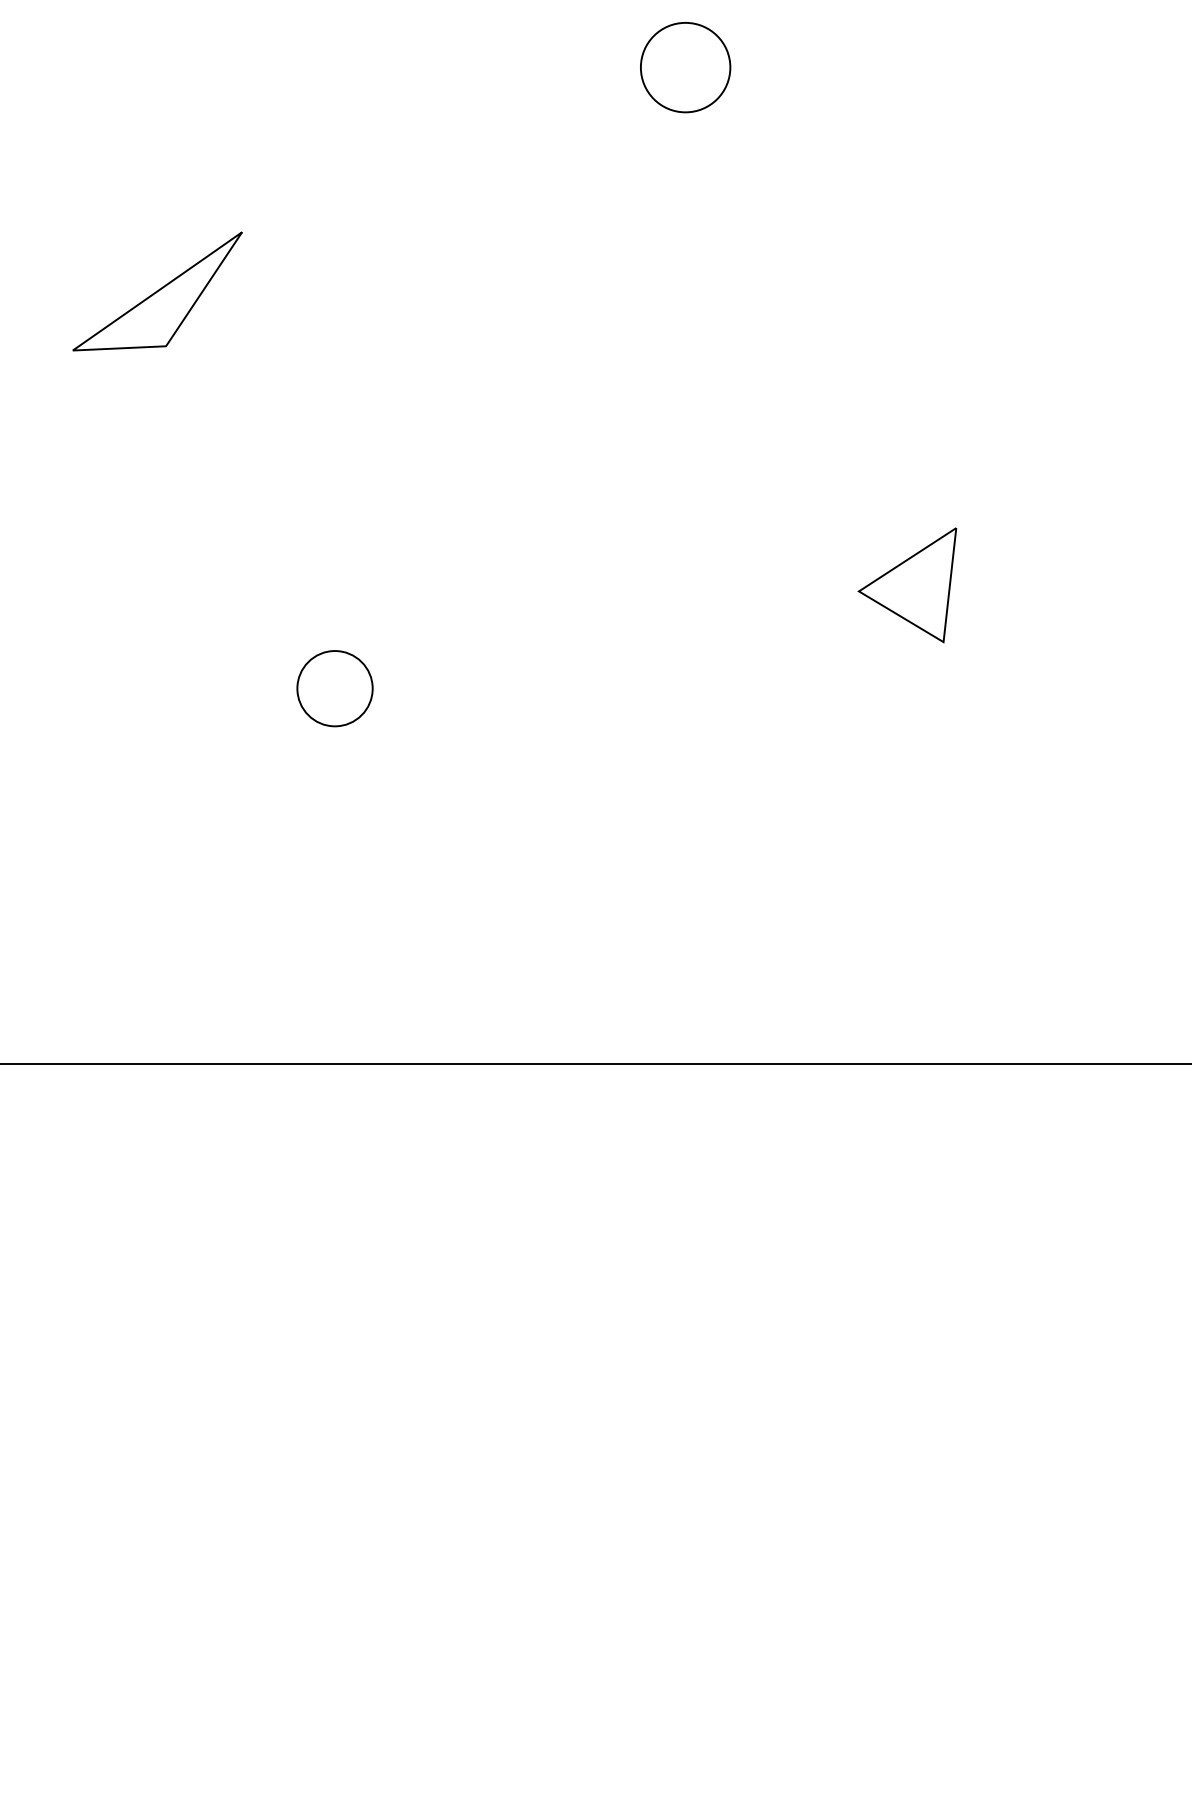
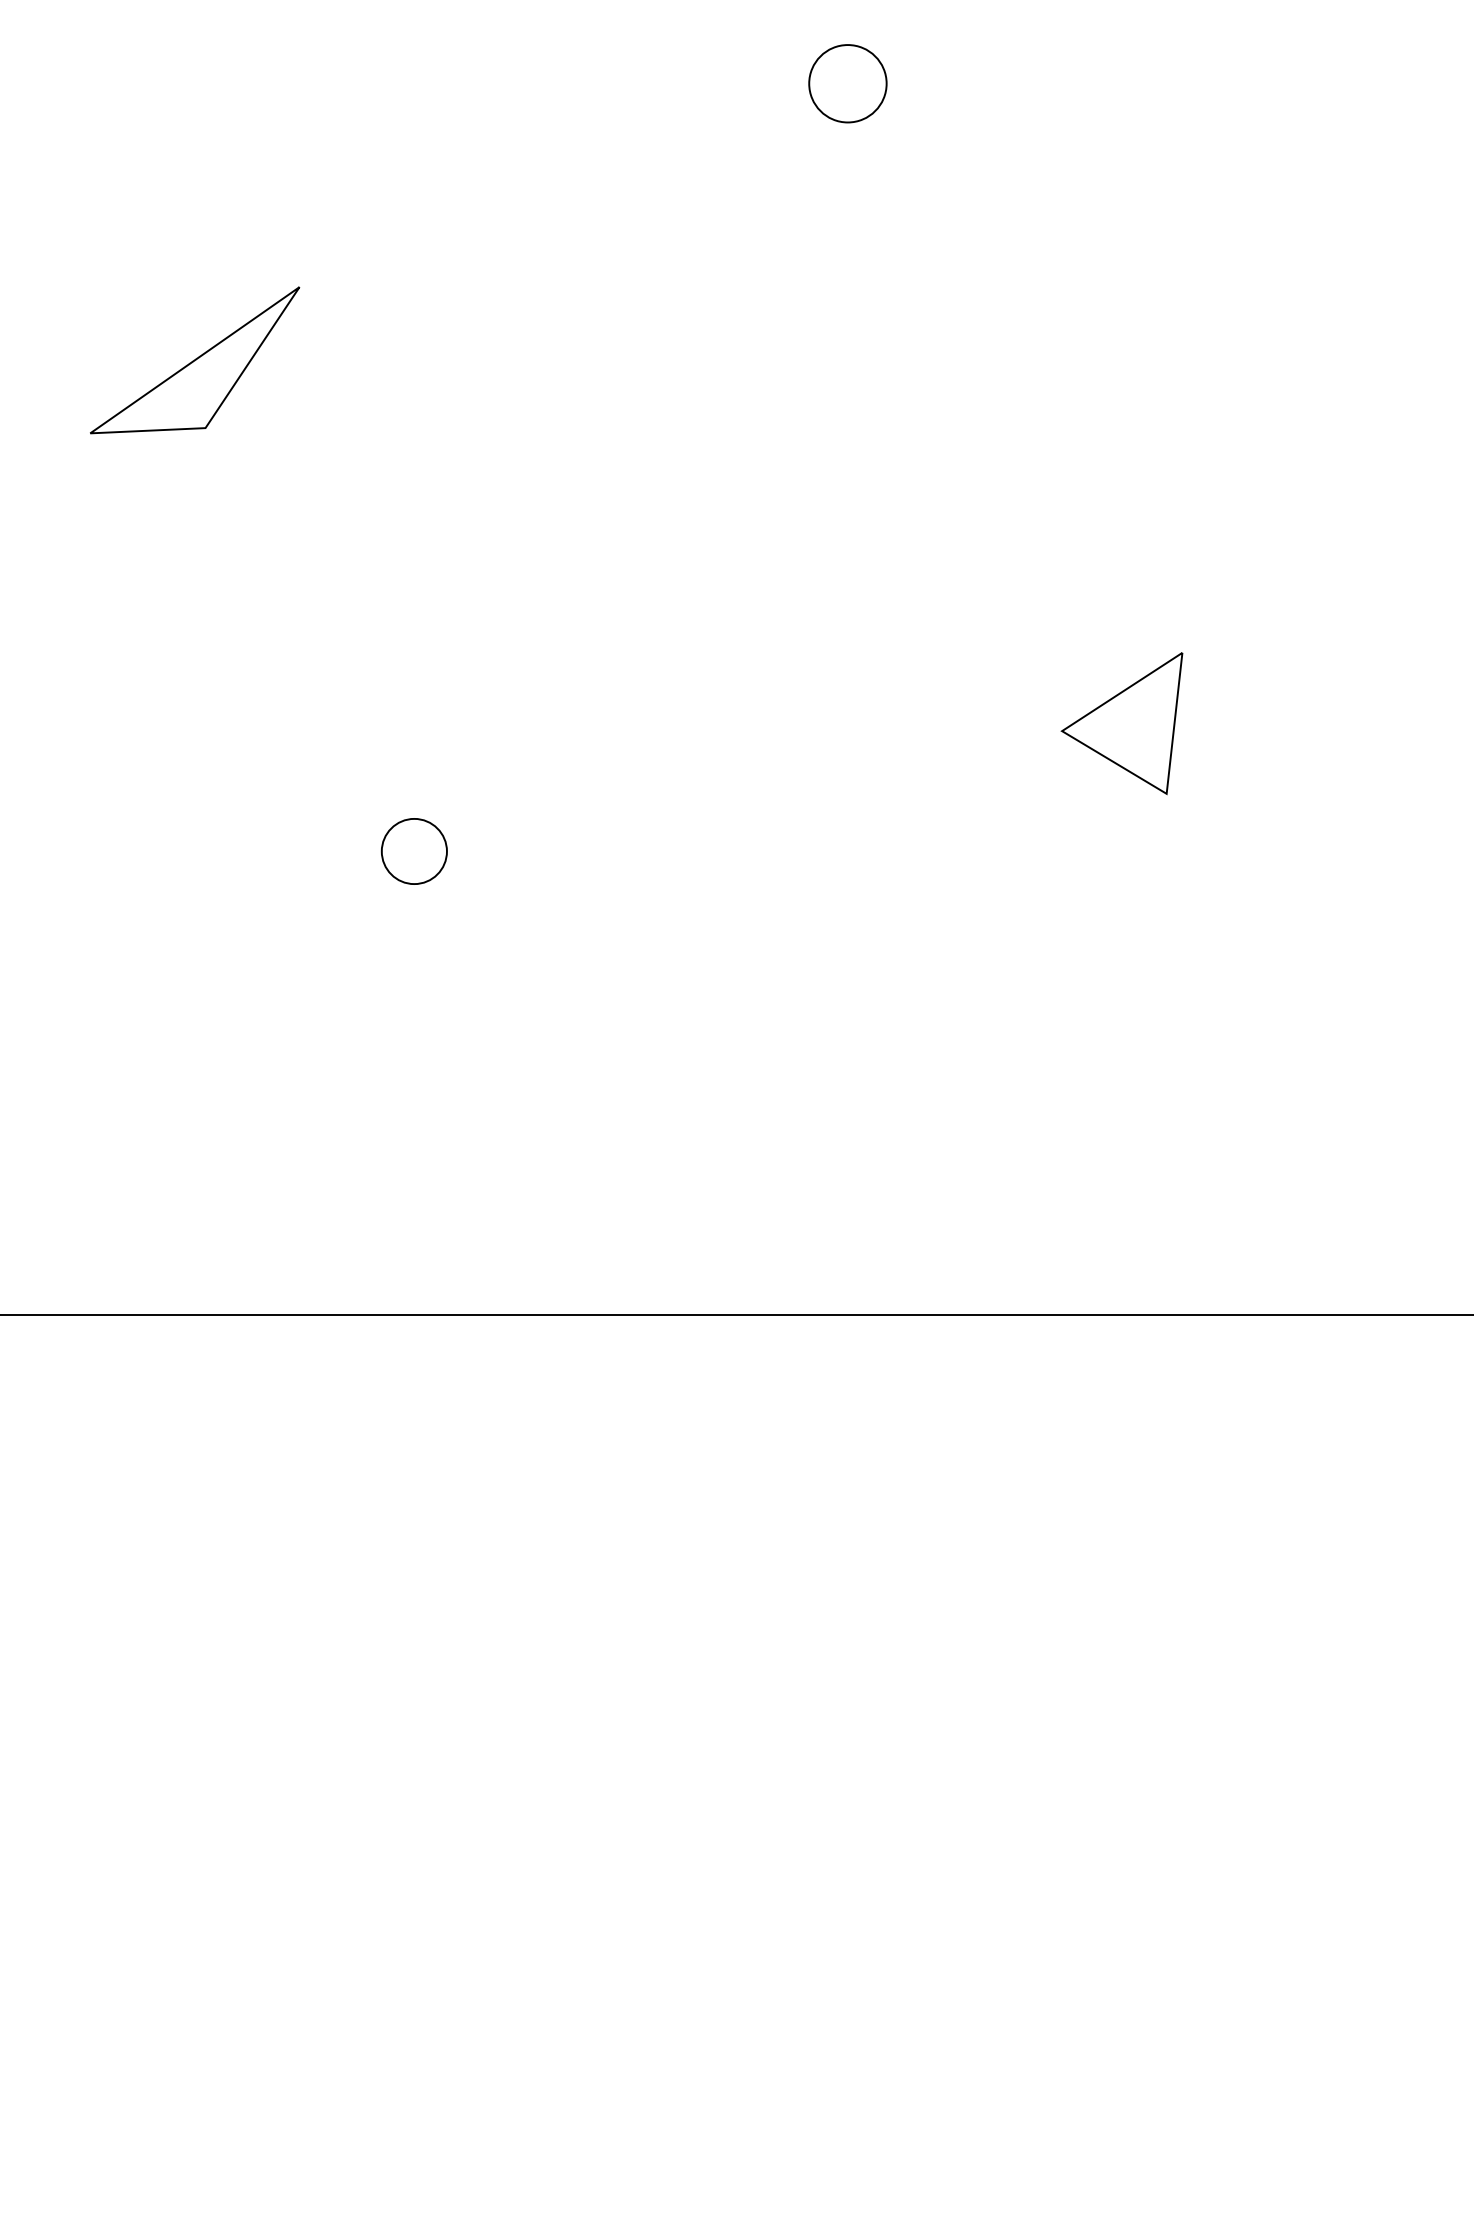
part: (685, 67) -> (847, 83), size x0.7
part: (334, 688) -> (413, 851), size x0.7

